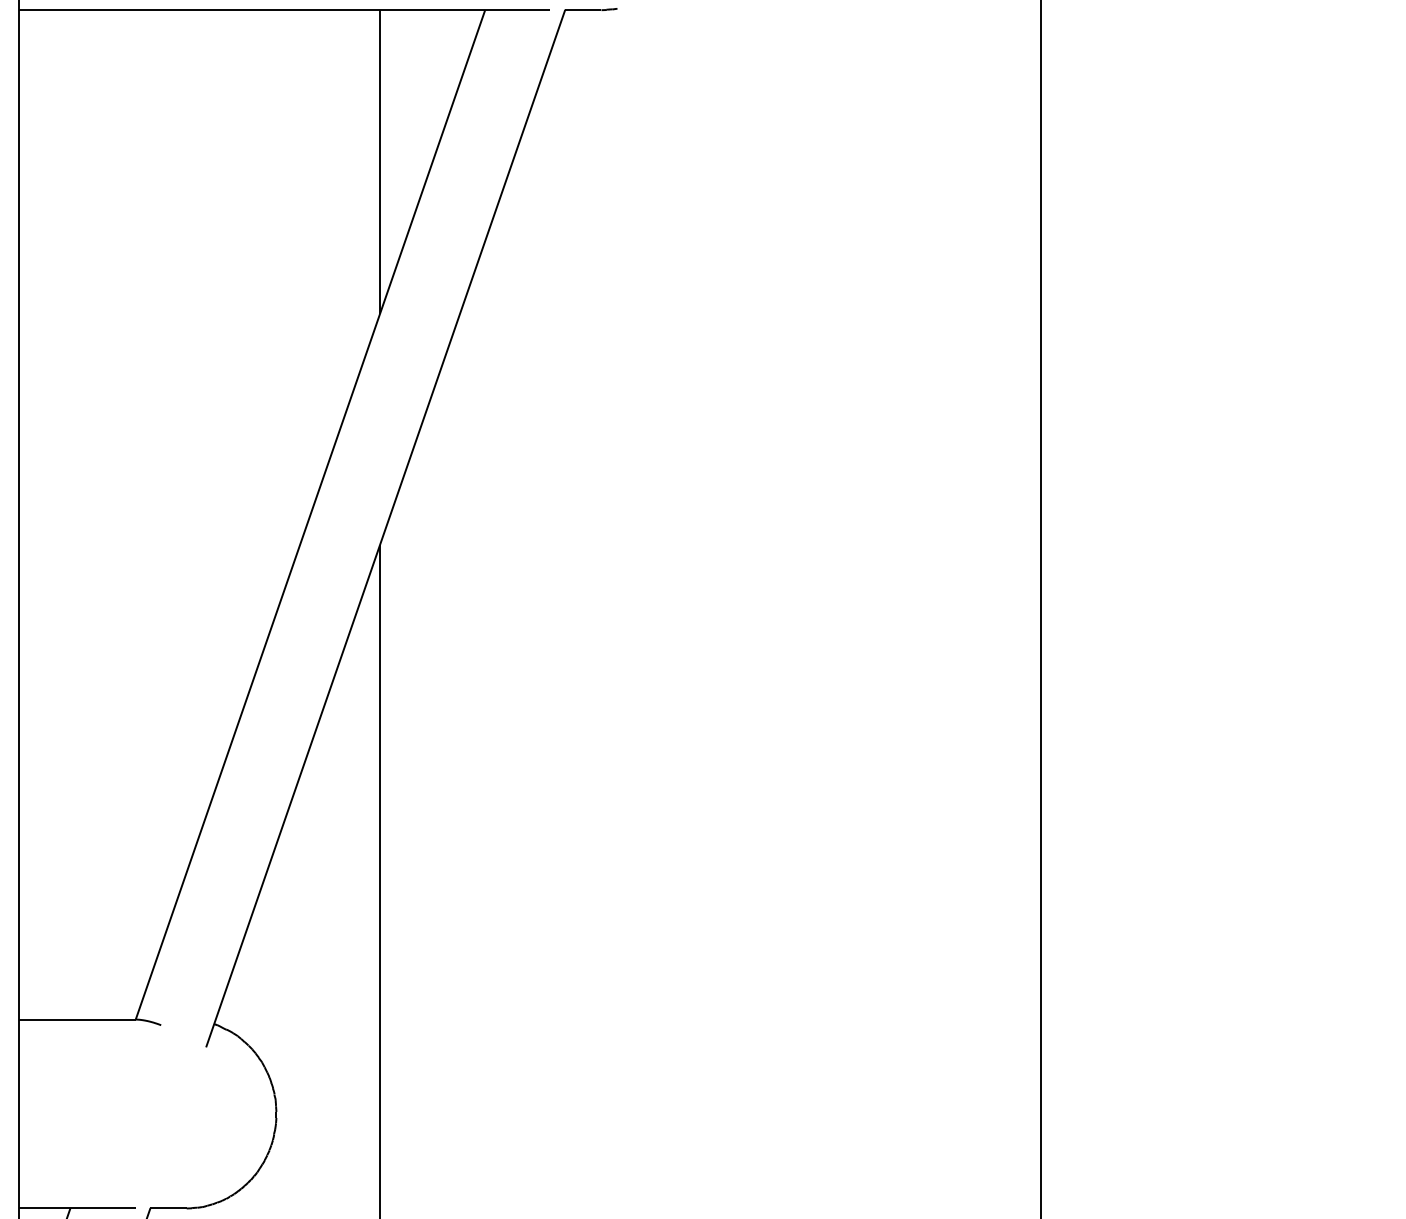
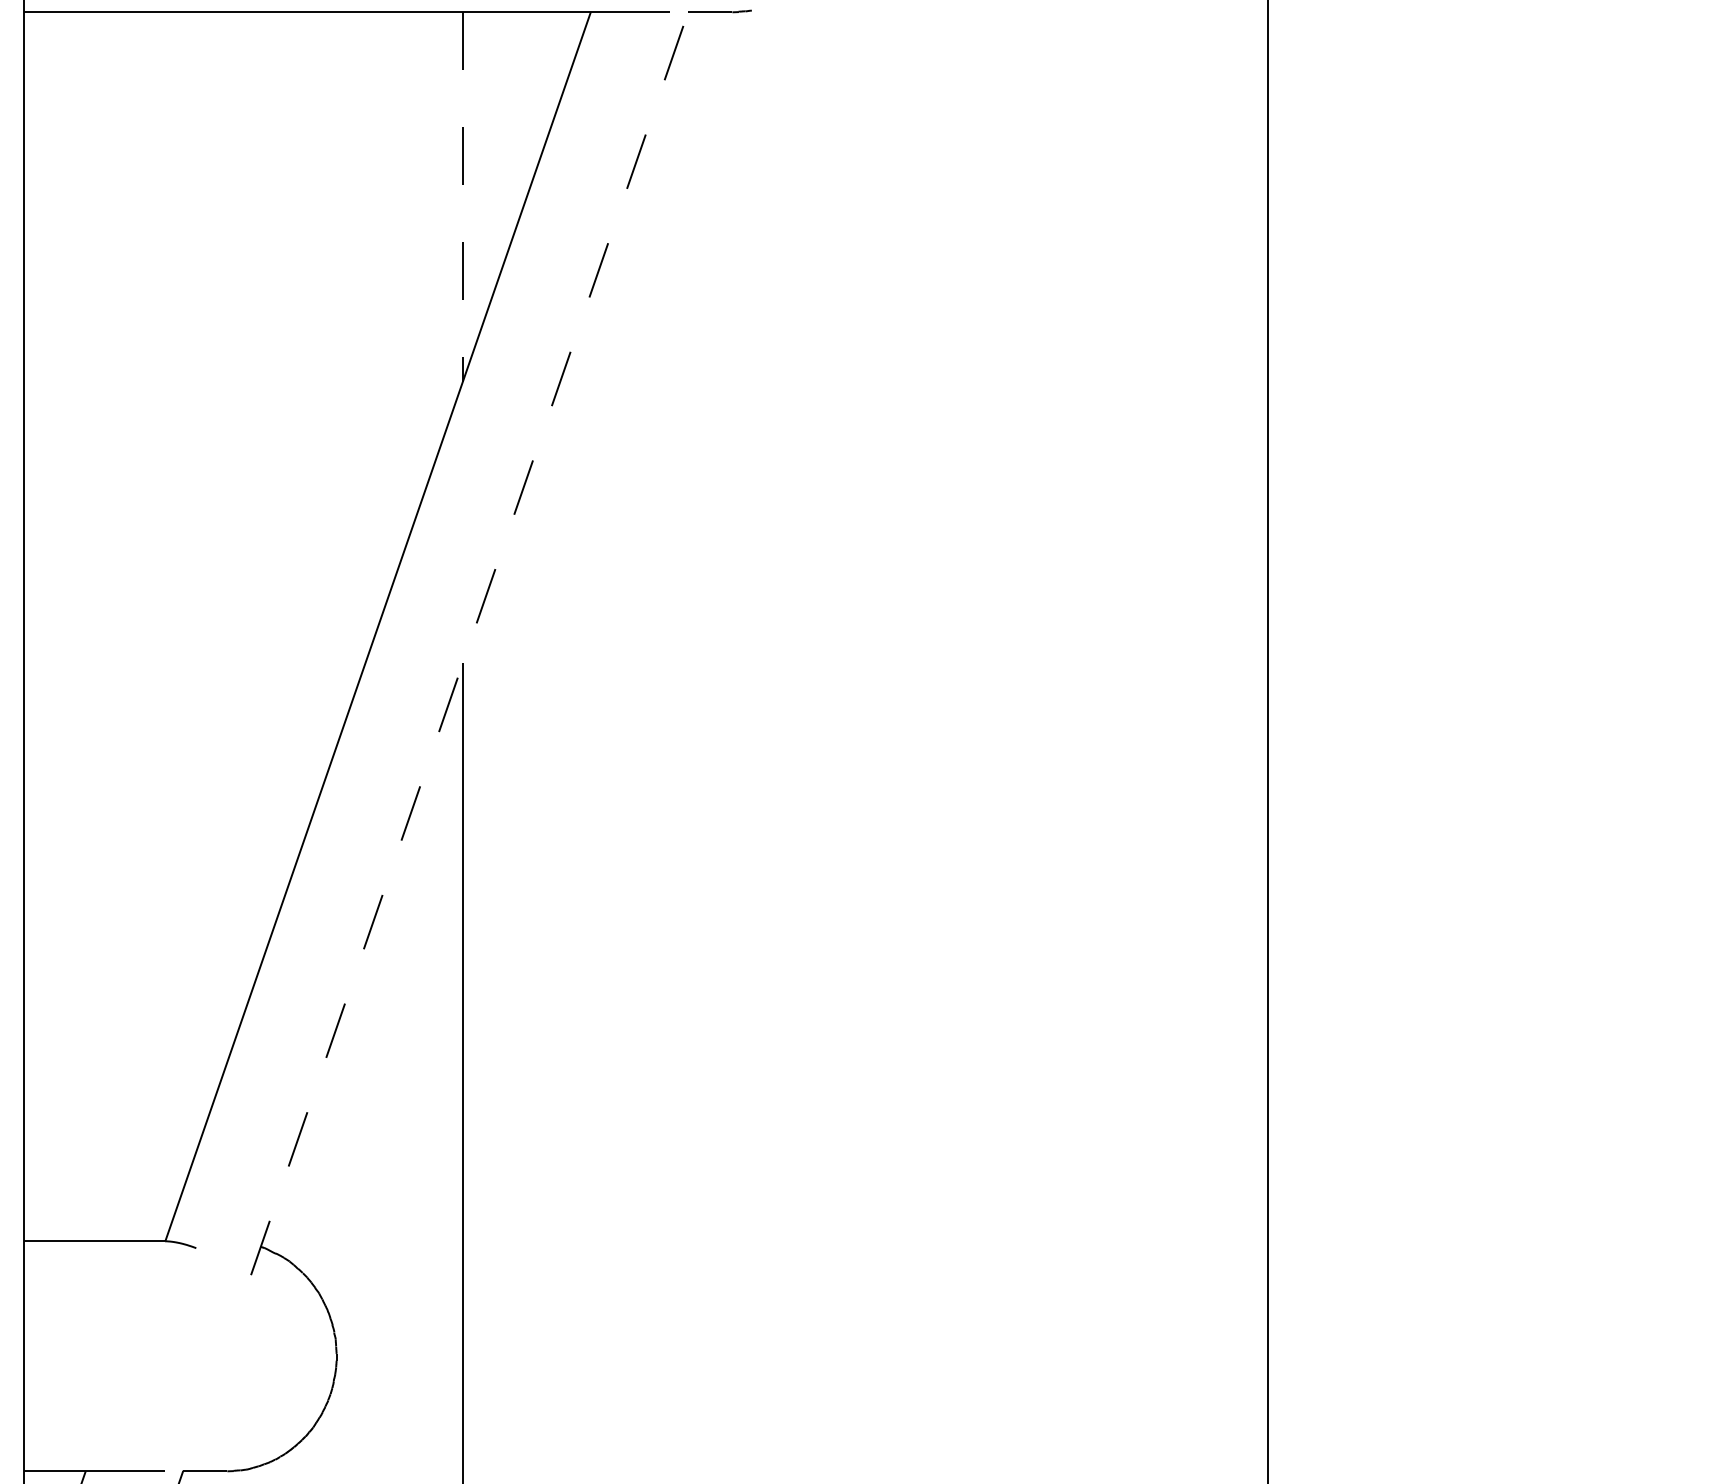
line: (379, 162) -> (462, 197), solid -> dashed
line: (385, 528) -> (469, 643), solid -> dashed

